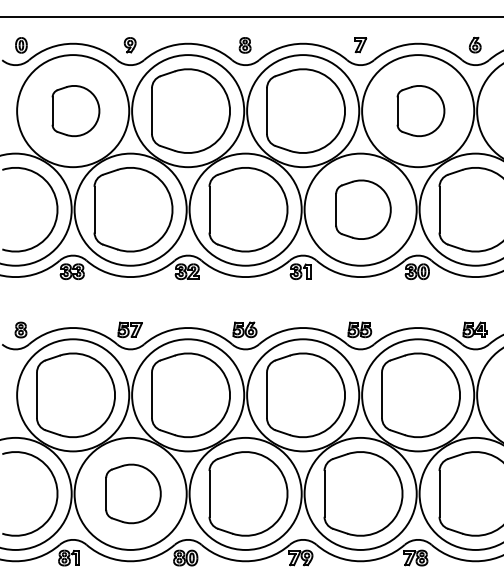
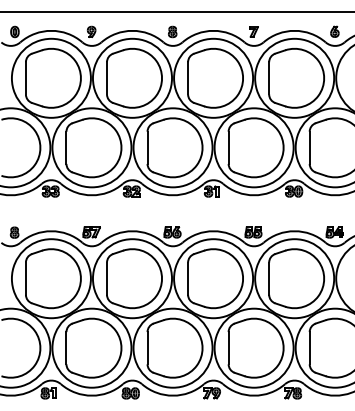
part: (75, 110) -> (53, 77), size x1.67
part: (420, 110) -> (296, 77), size x1.67
part: (363, 209) -> (256, 147), size x1.43
part: (133, 493) -> (93, 347), size x1.43

